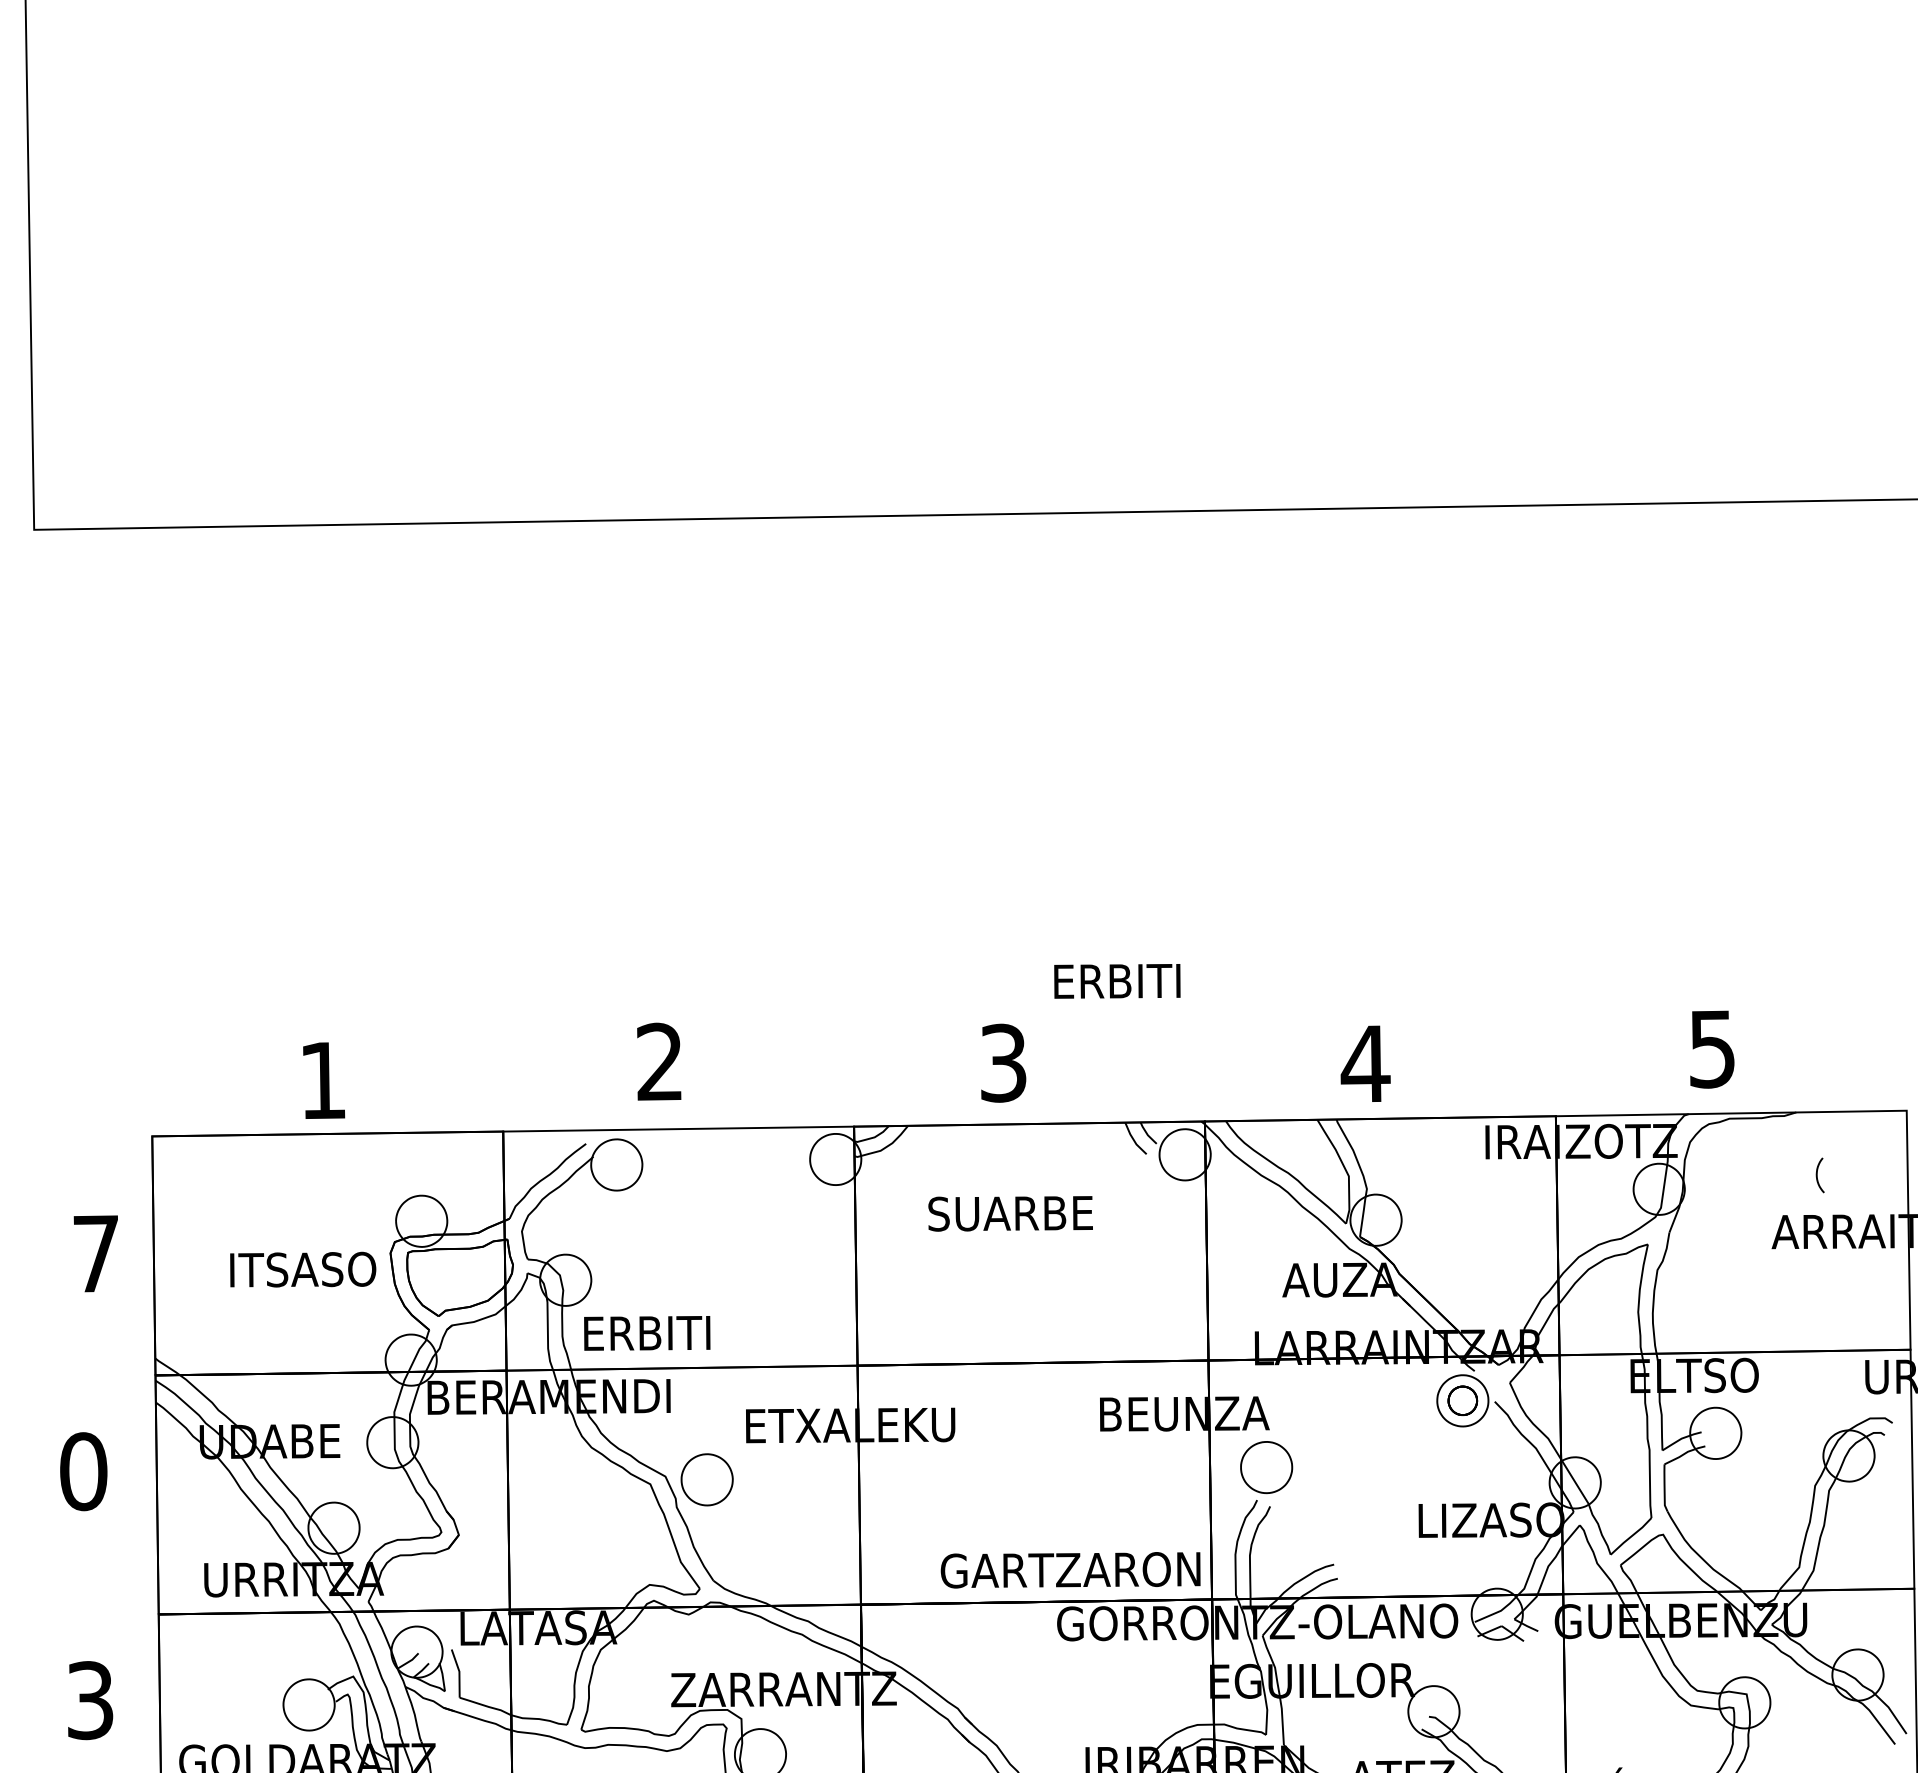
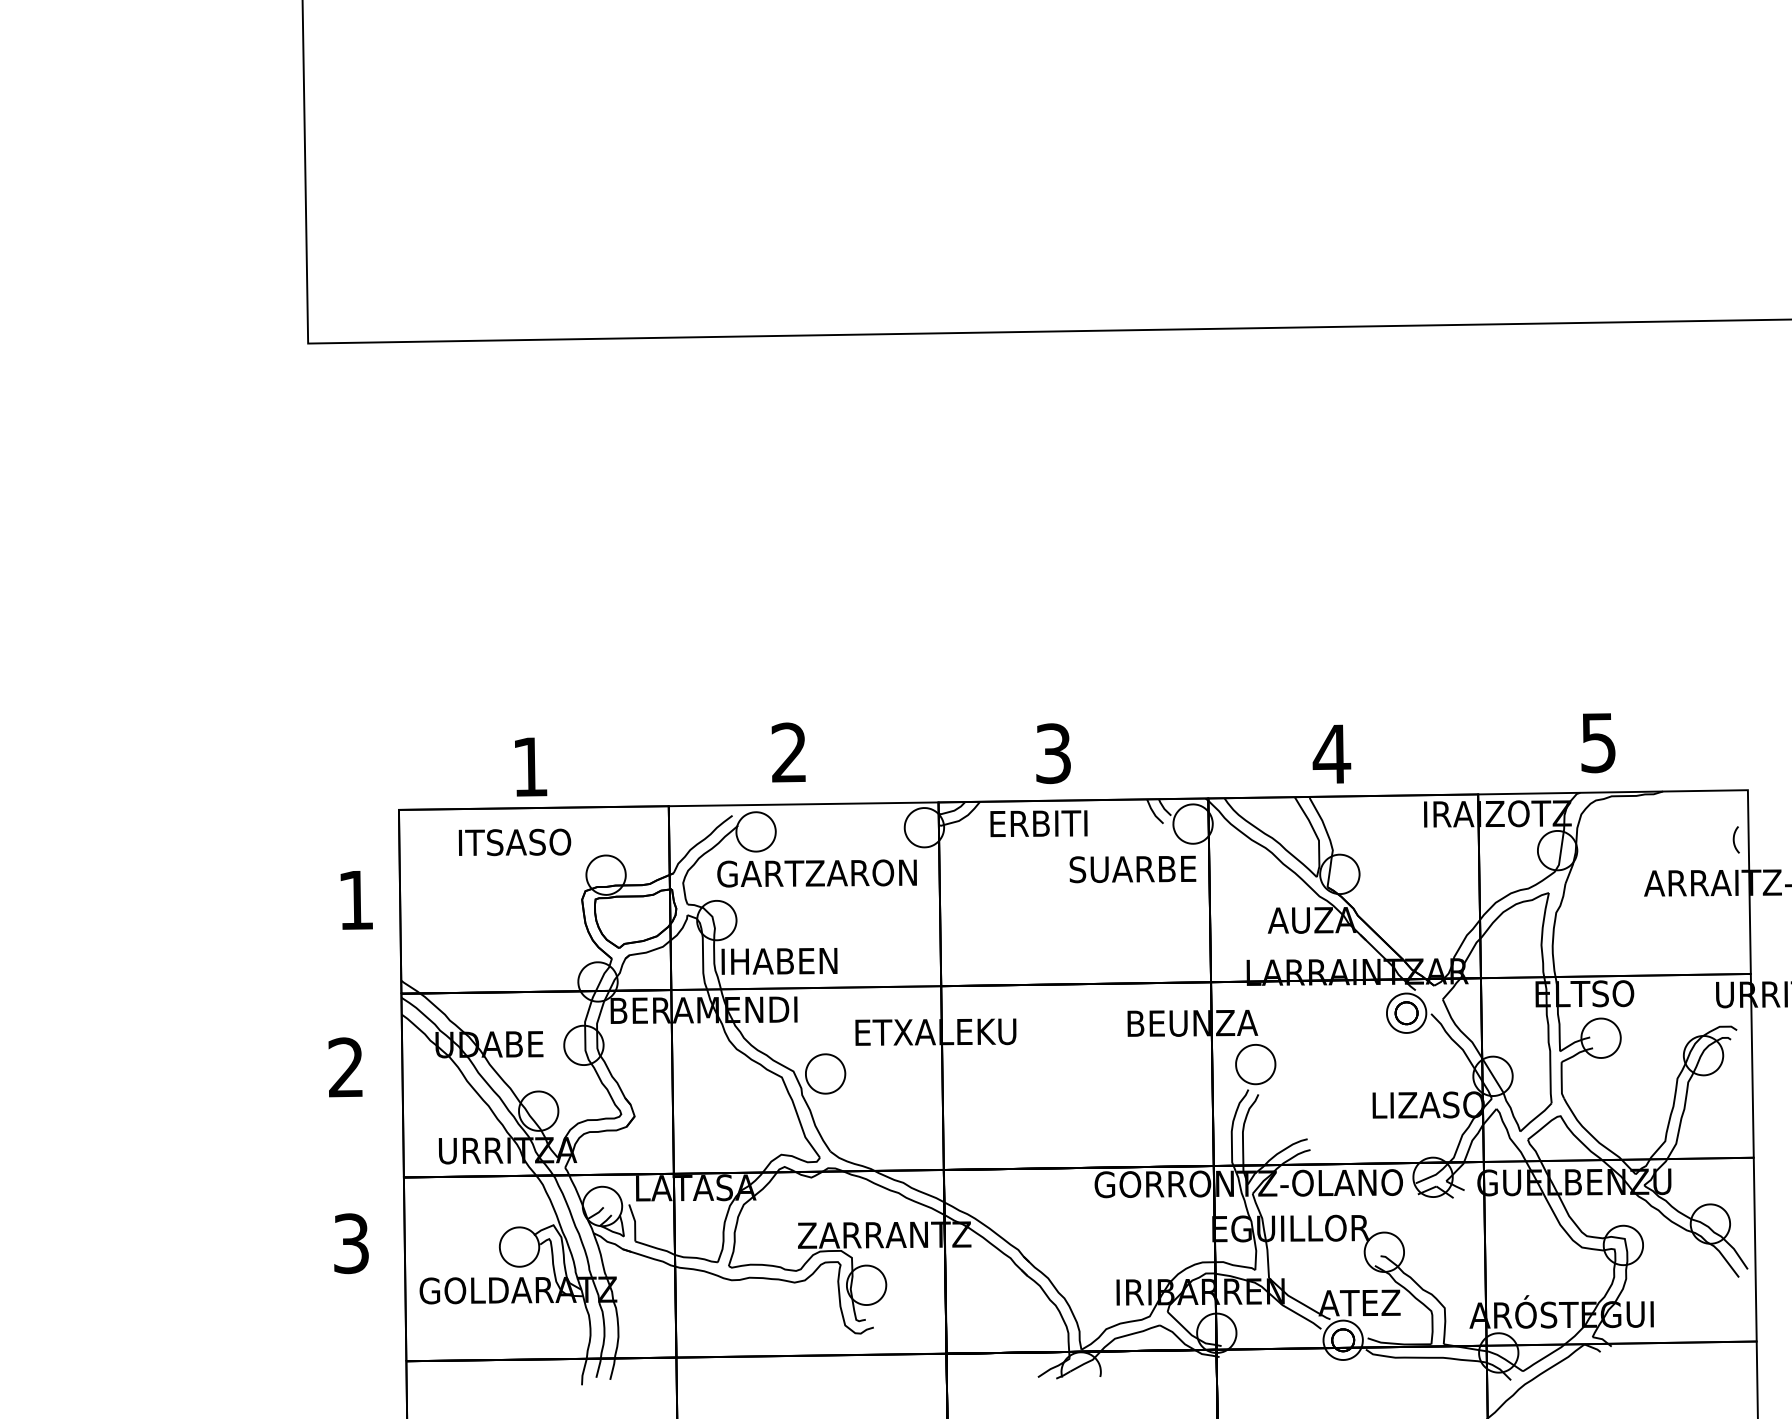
text: (1116, 981) -> (1038, 823), moved
curve: (1817, 1174) -> (1734, 839), moved
text: (1010, 1213) -> (1132, 869), moved
text: (95, 1252) -> (355, 899), 7 -> 1
text: (302, 1269) -> (514, 842), moved
text: (647, 1333) -> (779, 961), ERBITI -> IHABEN
text: (84, 1471) -> (346, 1067), 0 -> 2
text: (1069, 1570) -> (816, 873), moved

